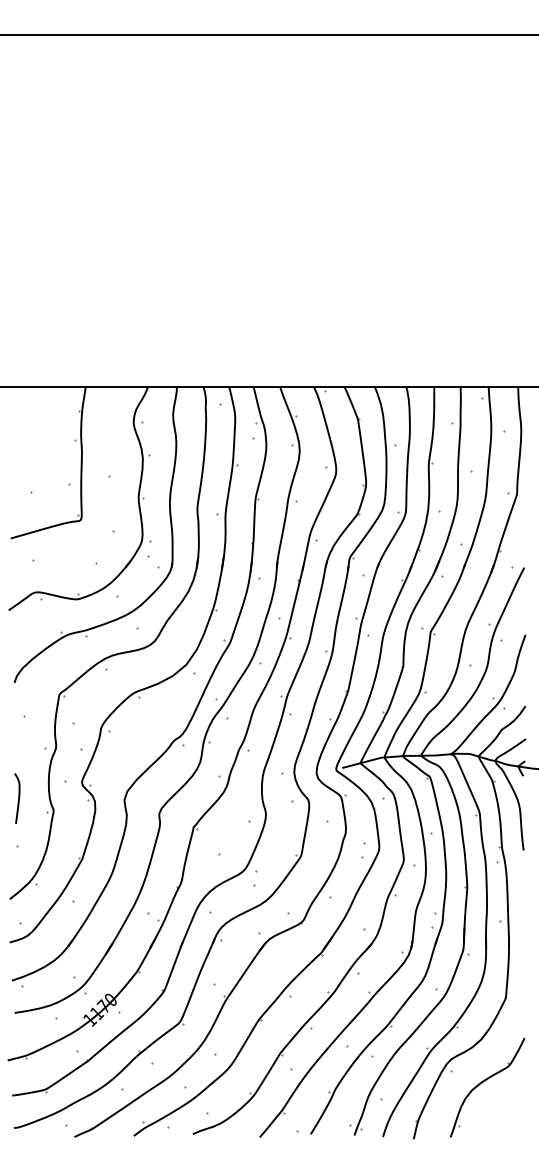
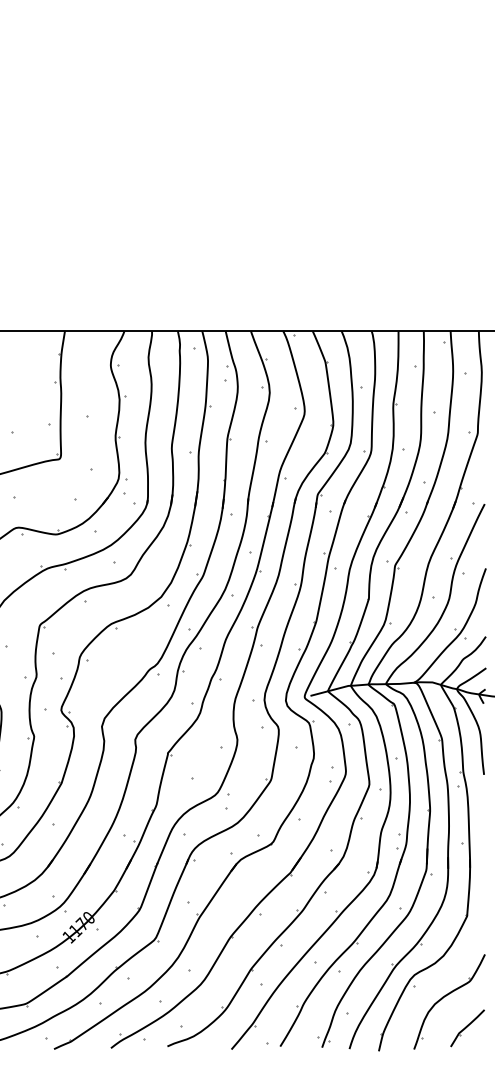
part: (506, 1114) -> (467, 1027), added

